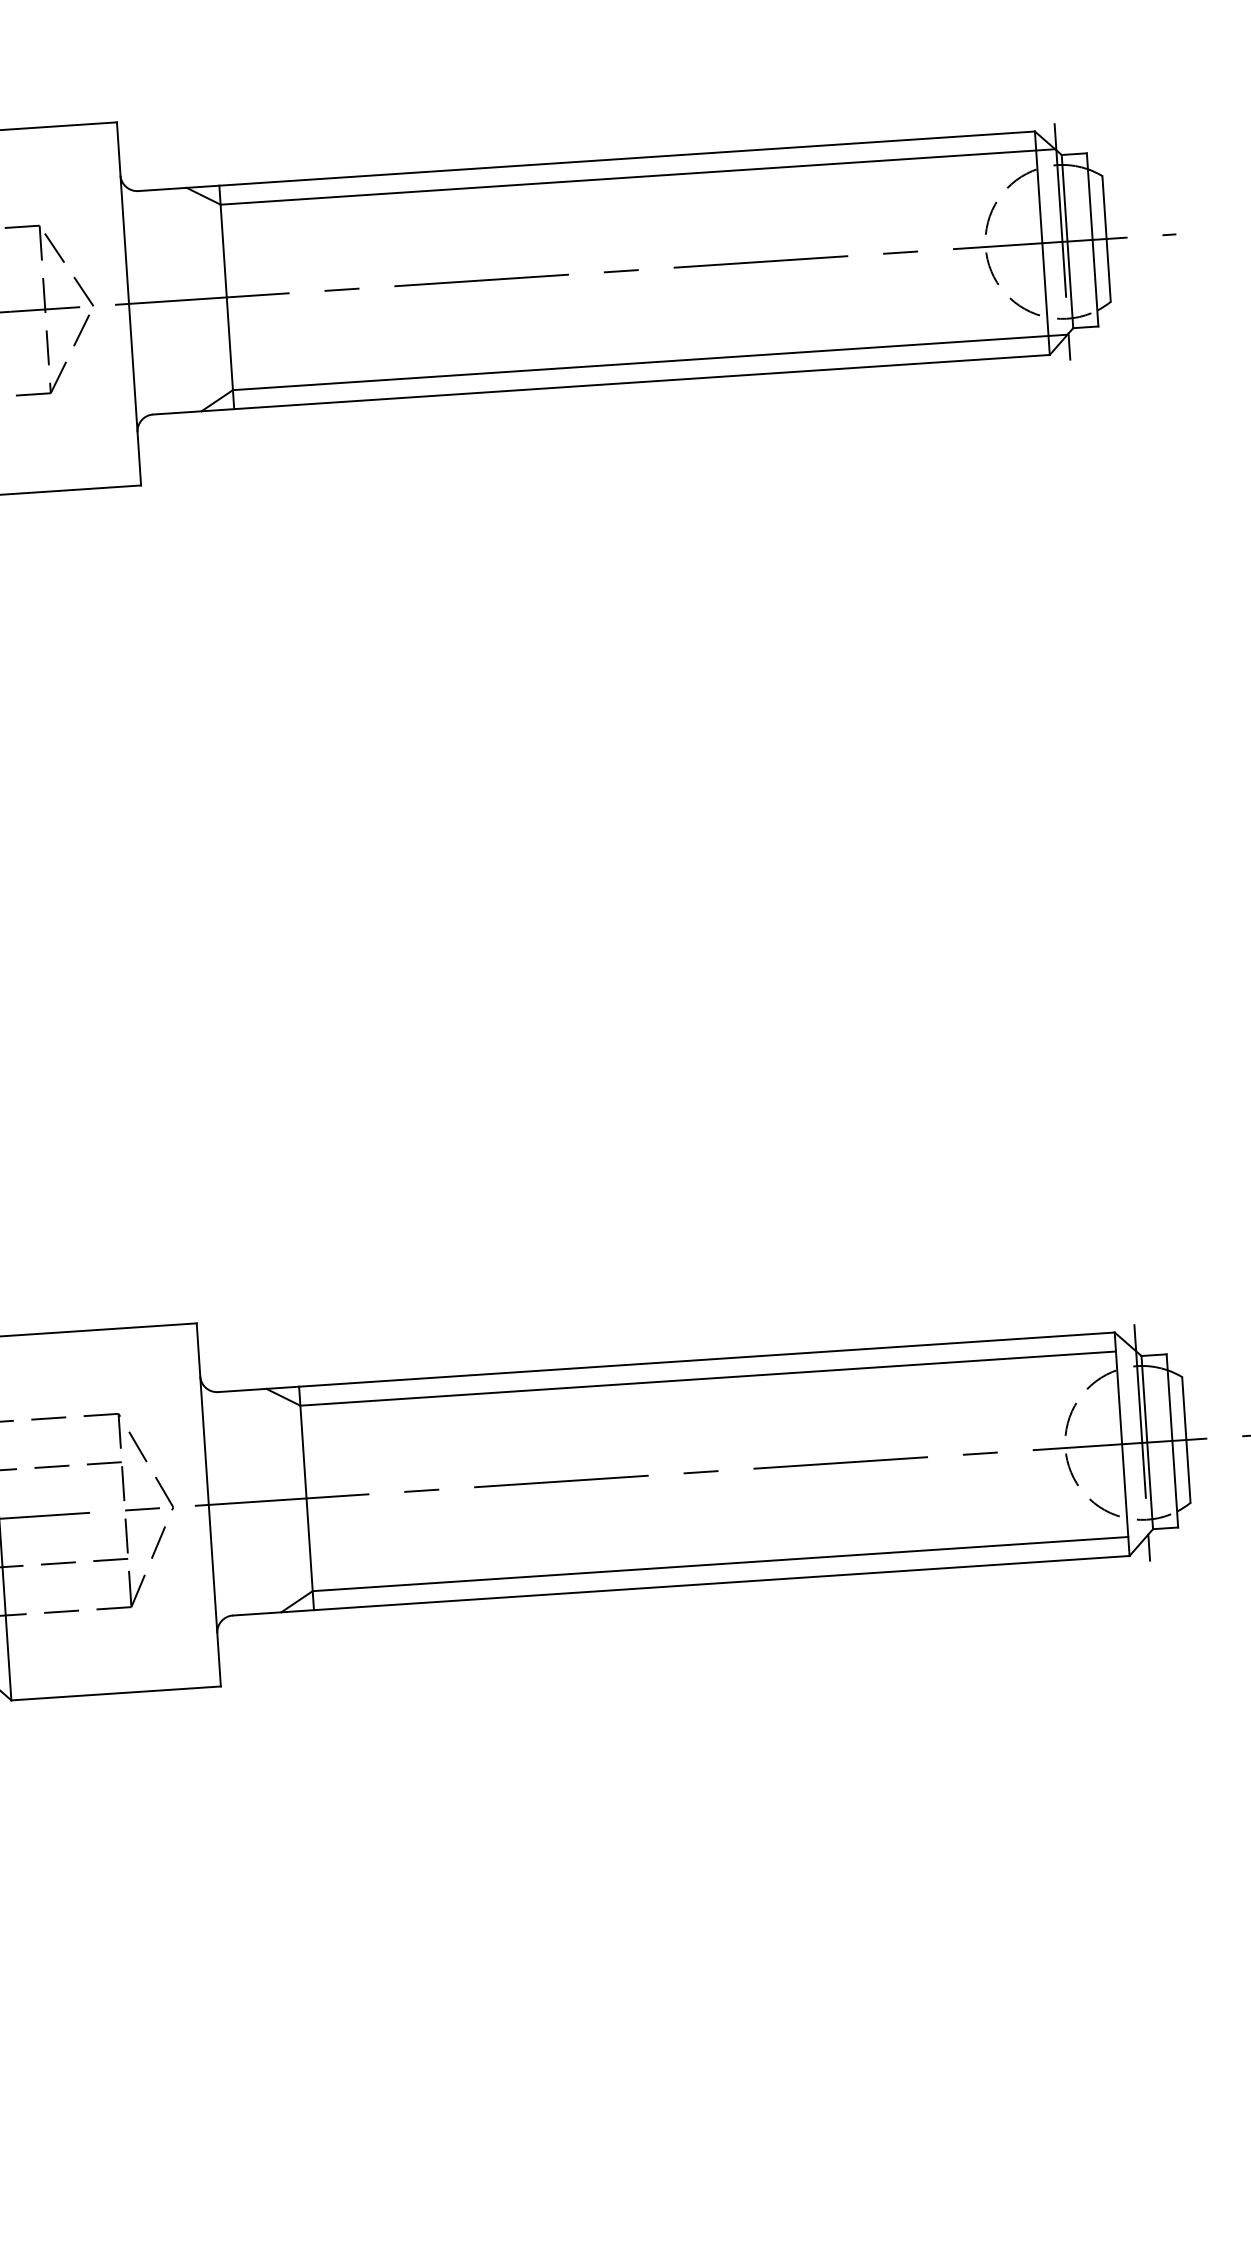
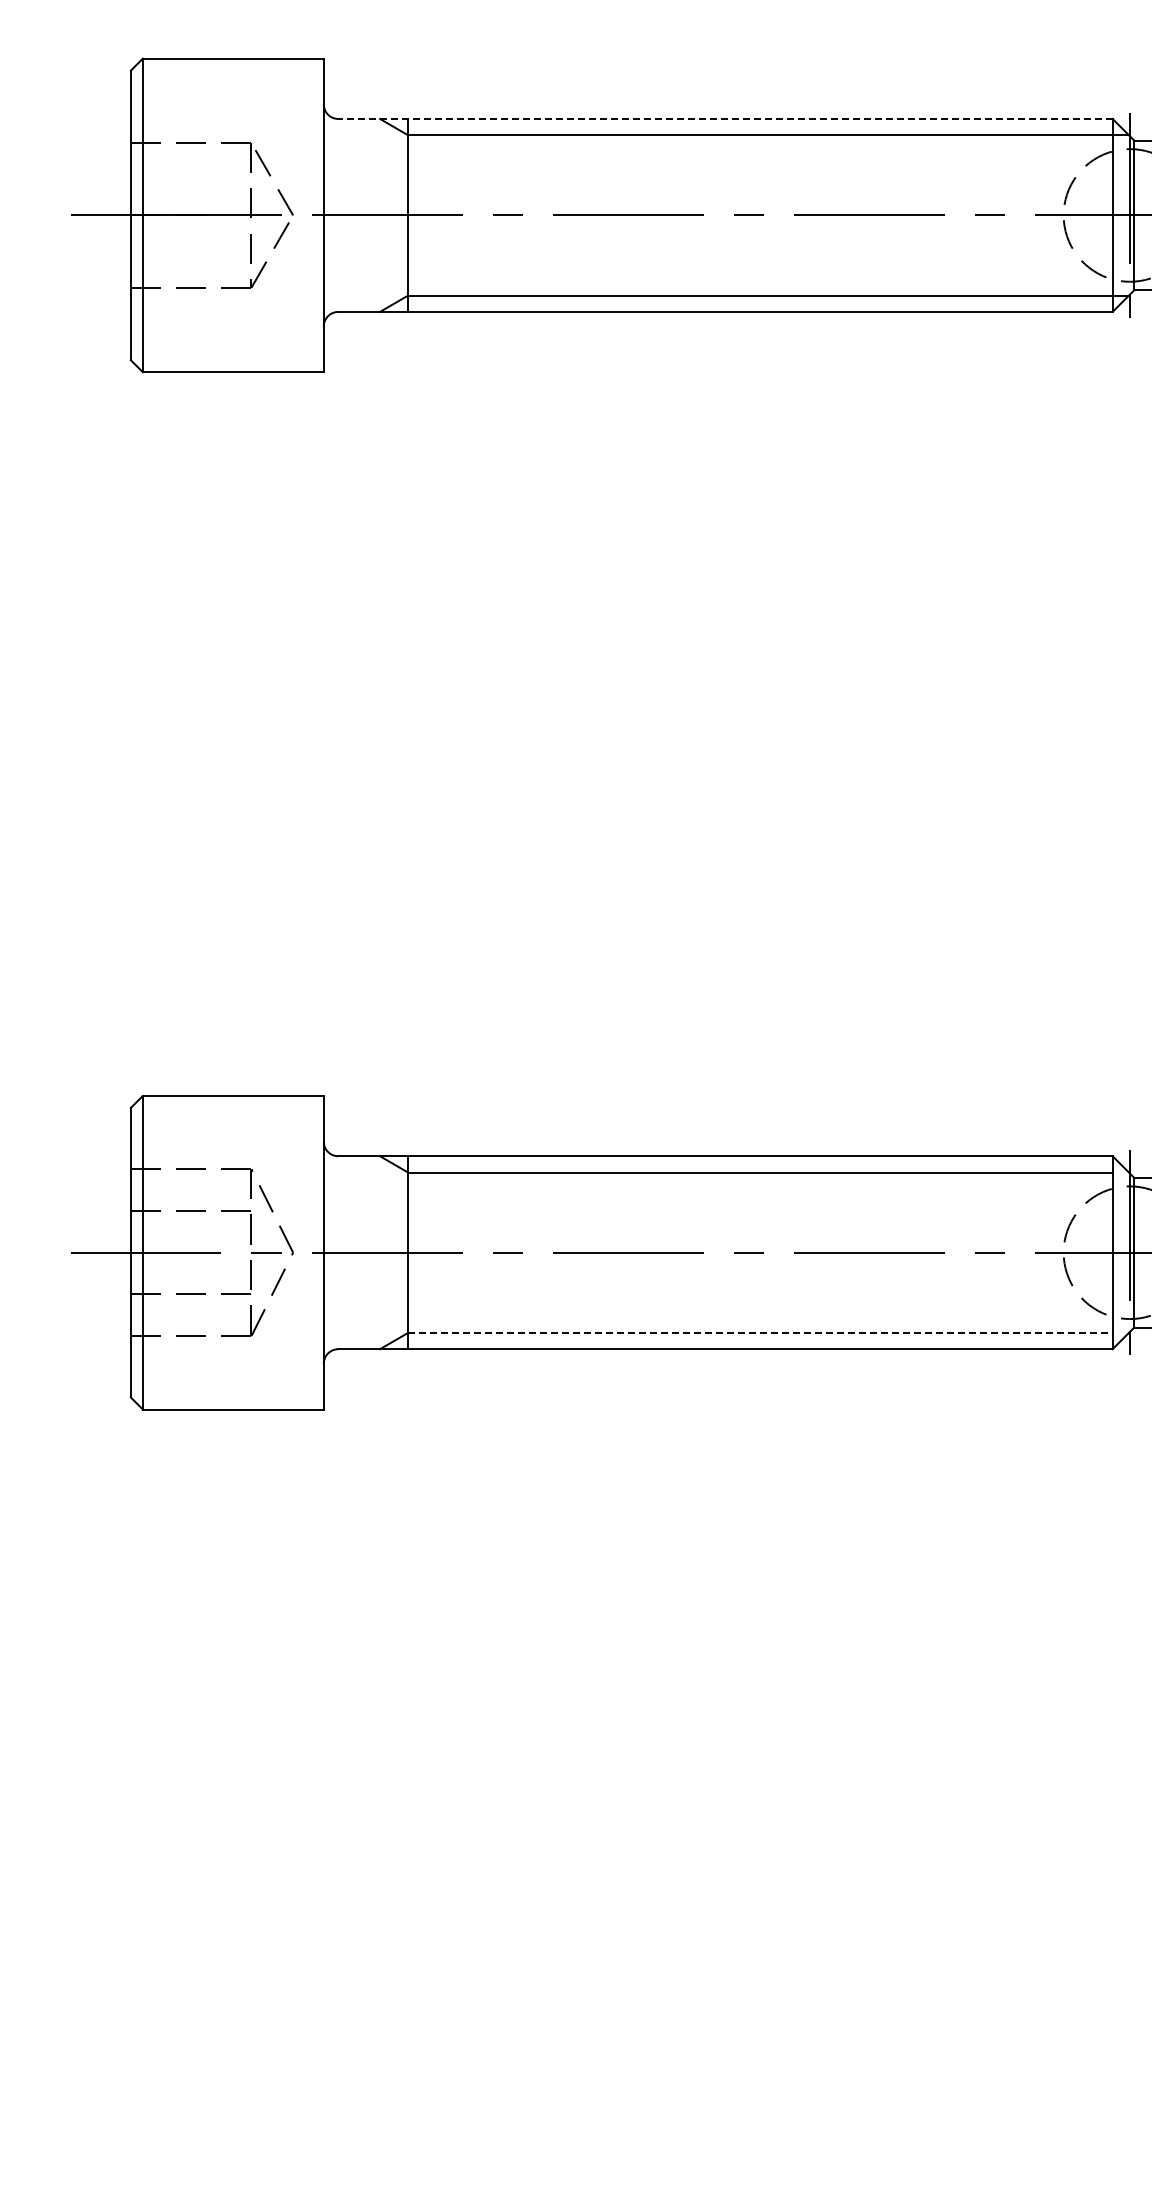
line: (585, 160) -> (724, 118), solid -> dashed
line: (720, 1563) -> (760, 1332), solid -> dashed

